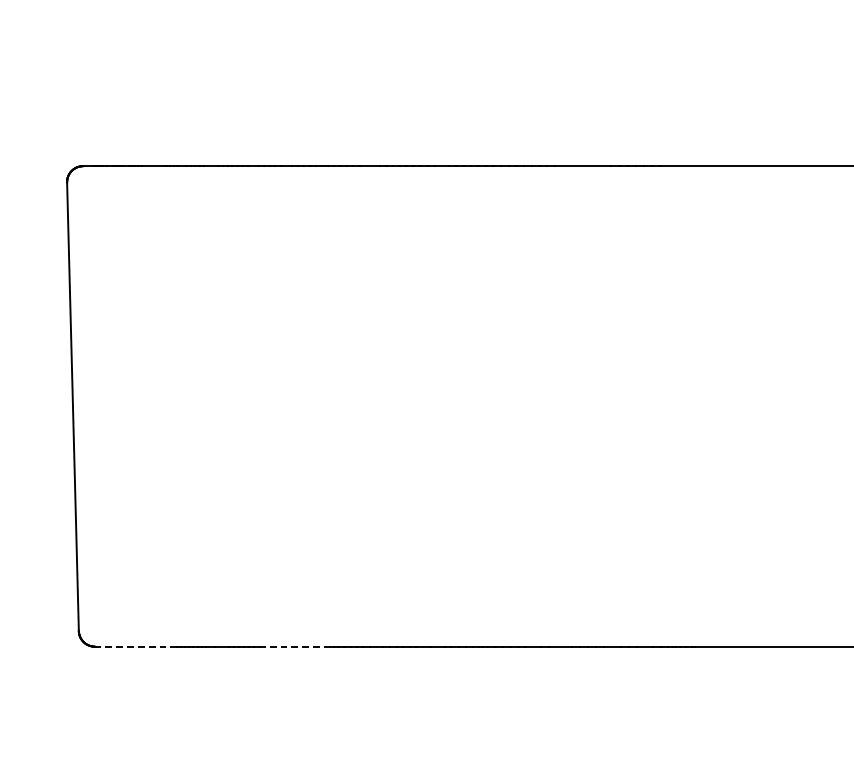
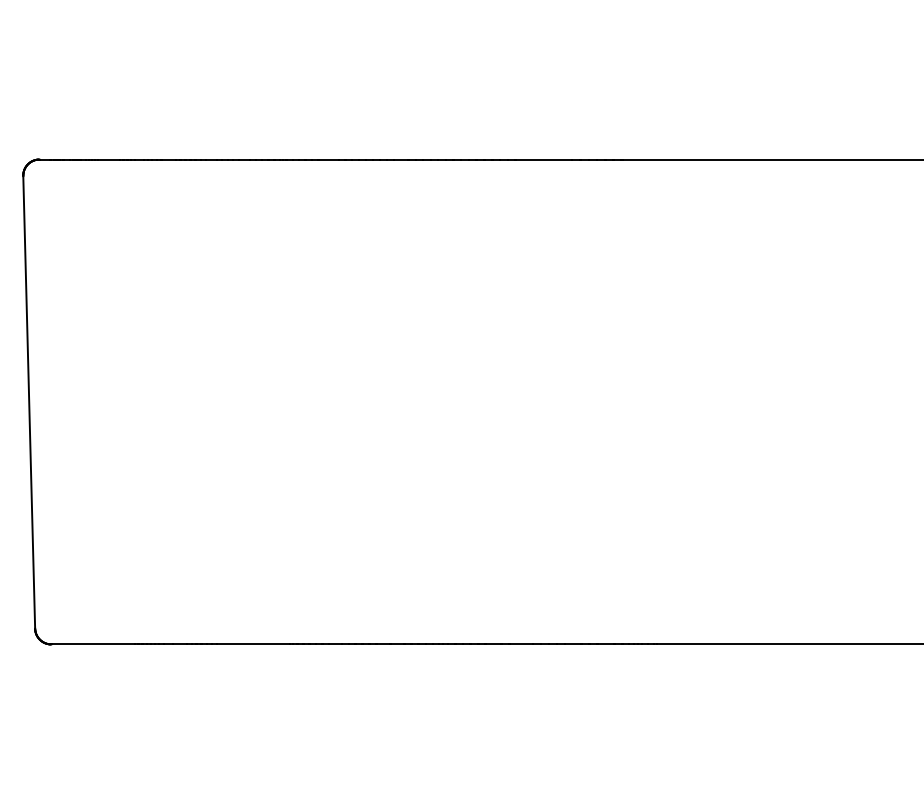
line: (135, 646) -> (92, 644), dashed -> solid
line: (295, 646) -> (253, 644), dashed -> solid

